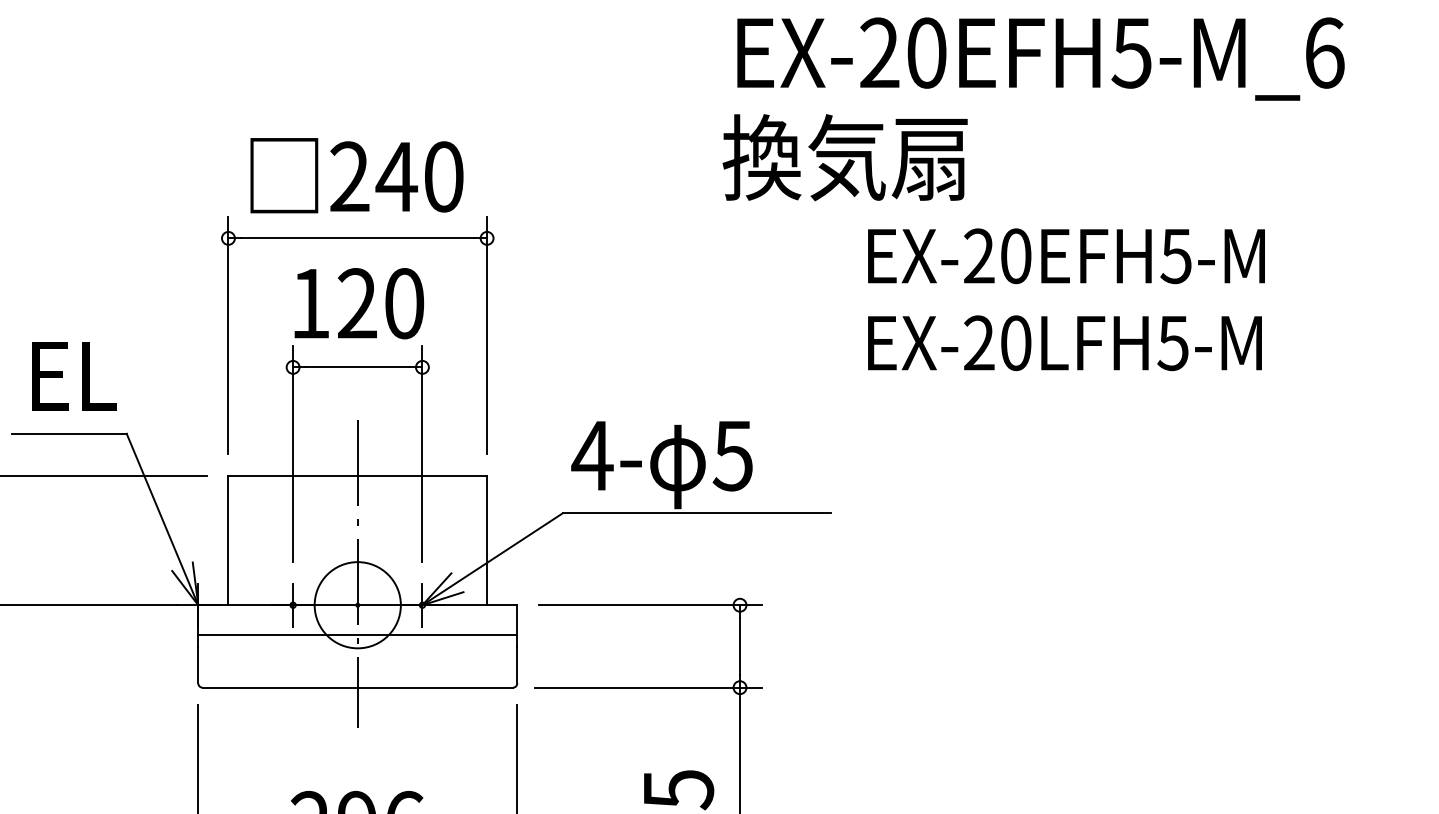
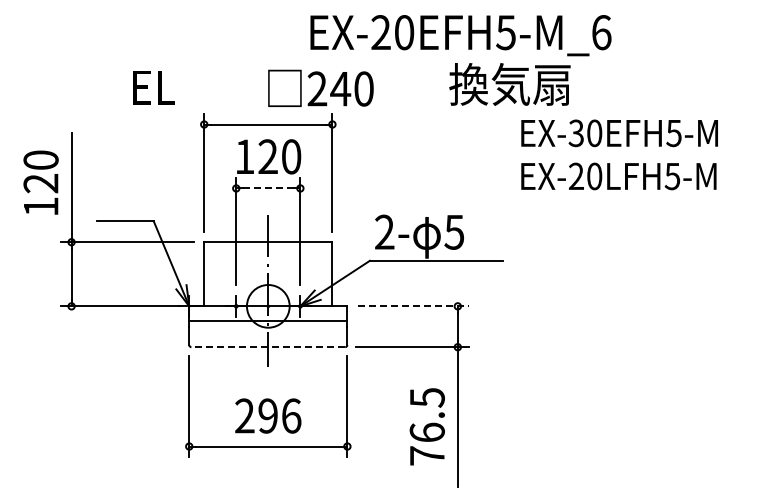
text: (1039, 58) -> (460, 35), moved
text: (356, 173) -> (320, 87), moved
text: (977, 256) -> (575, 133), EX-20EFH5-M -> EX-30EFH5-M
line: (358, 367) -> (268, 188), solid -> dashed
text: (73, 375) -> (153, 87), moved
text: (592, 454) -> (384, 231), 4- -> 2-
line: (650, 605) -> (413, 306), solid -> dashed
line: (358, 688) -> (268, 347), solid -> dashed

